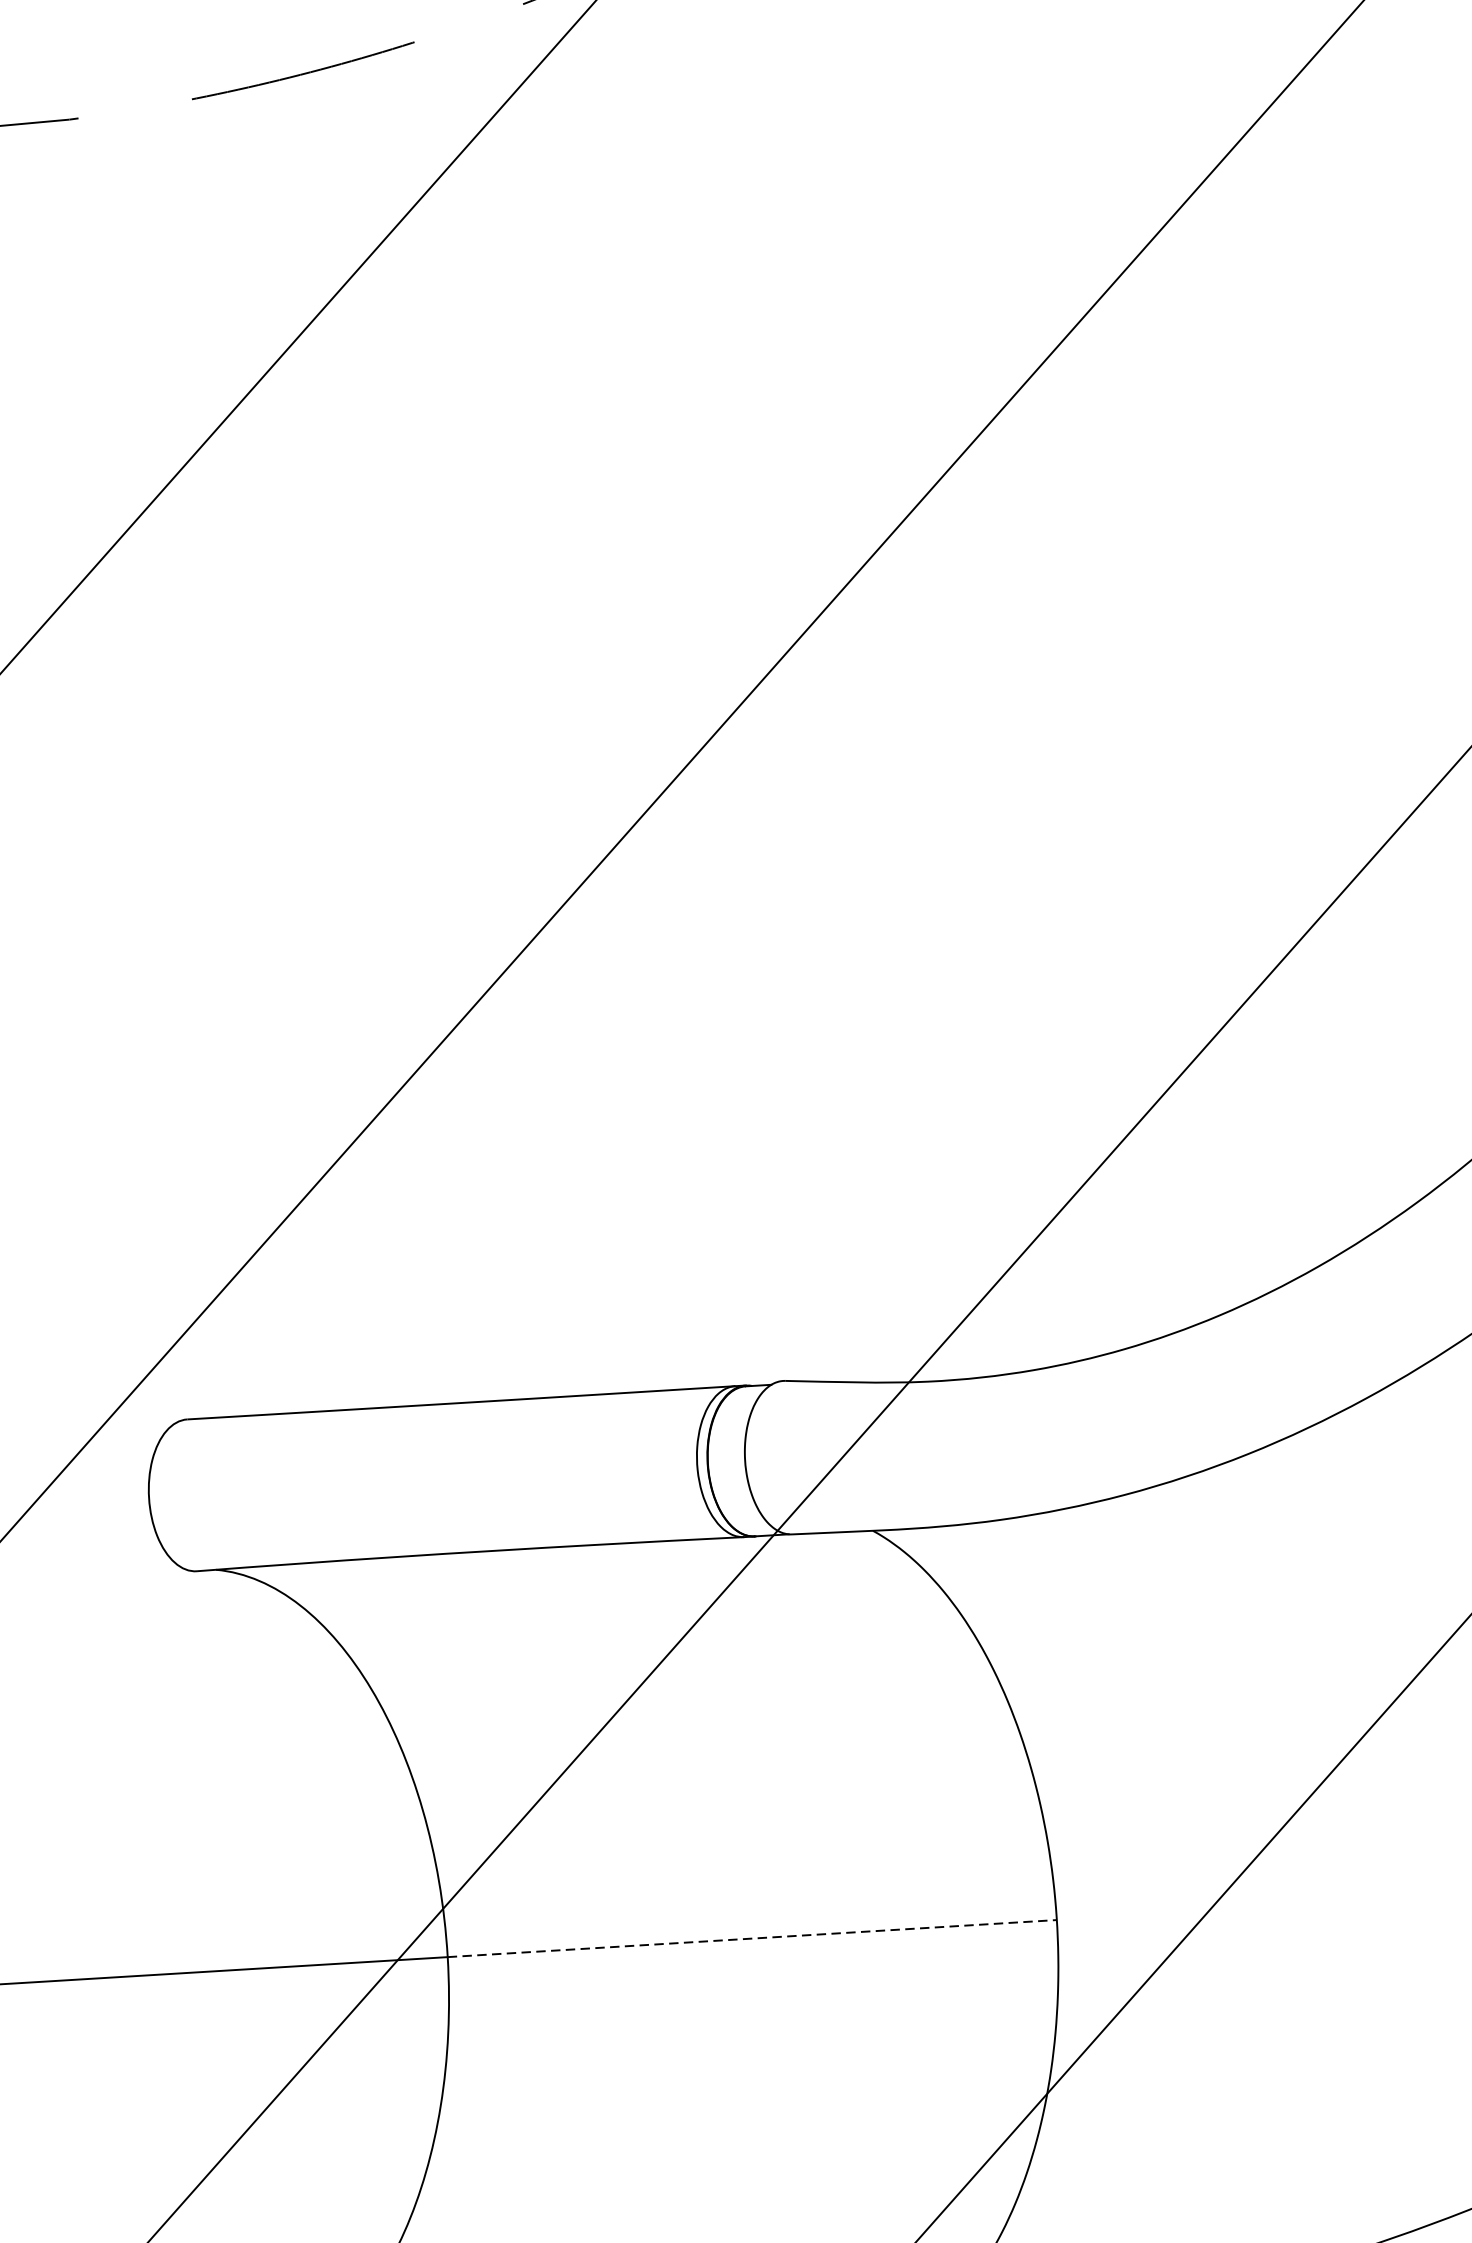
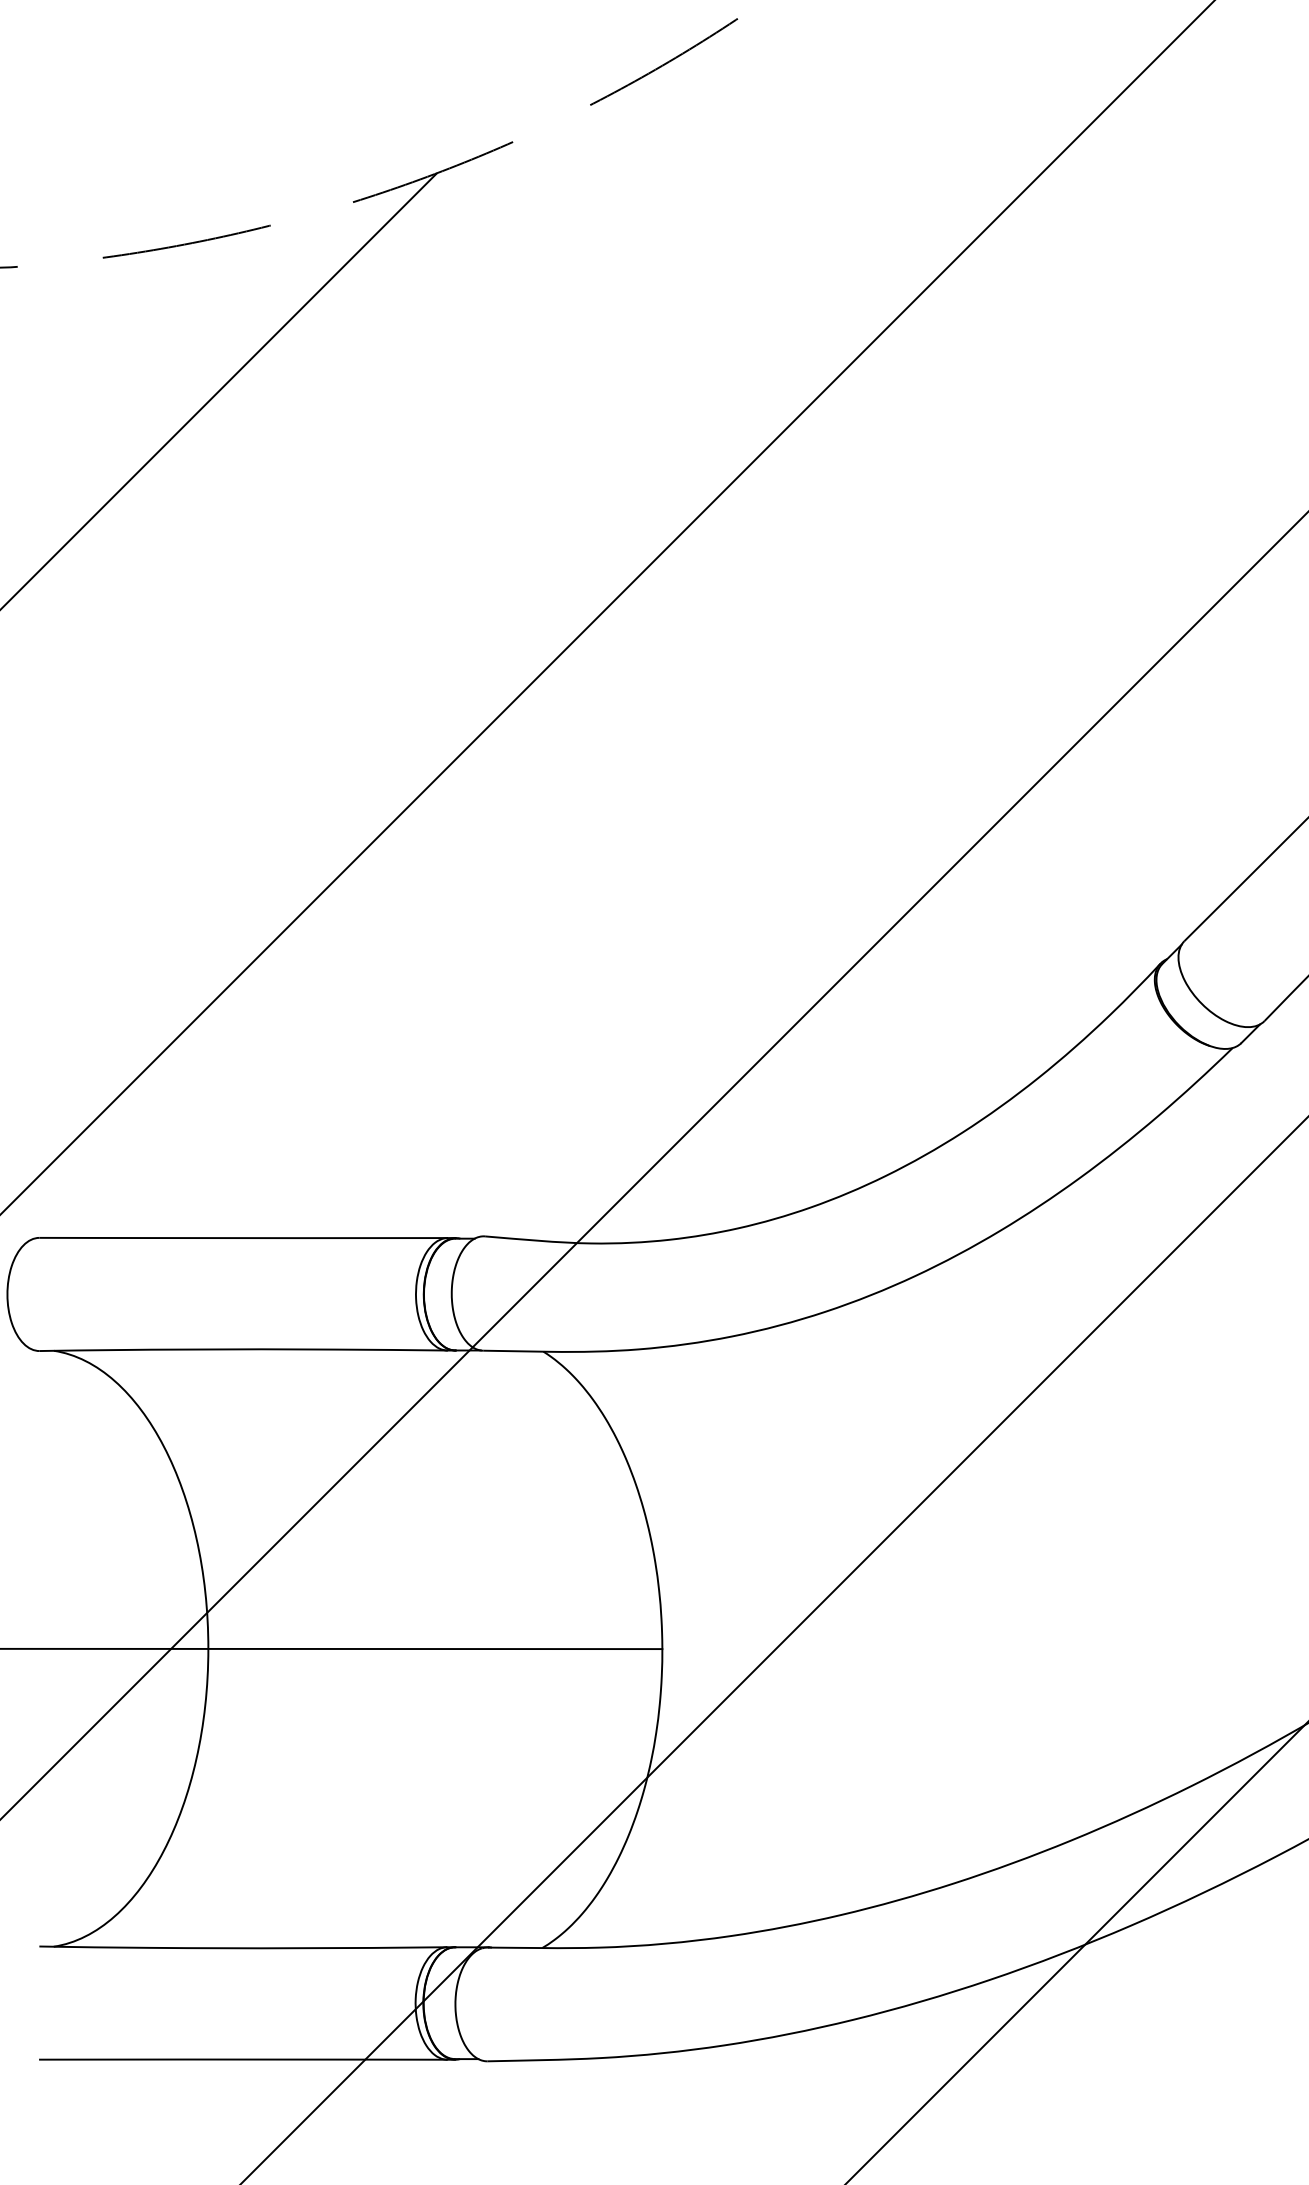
line: (752, 1939) -> (435, 1649), dashed -> solid

